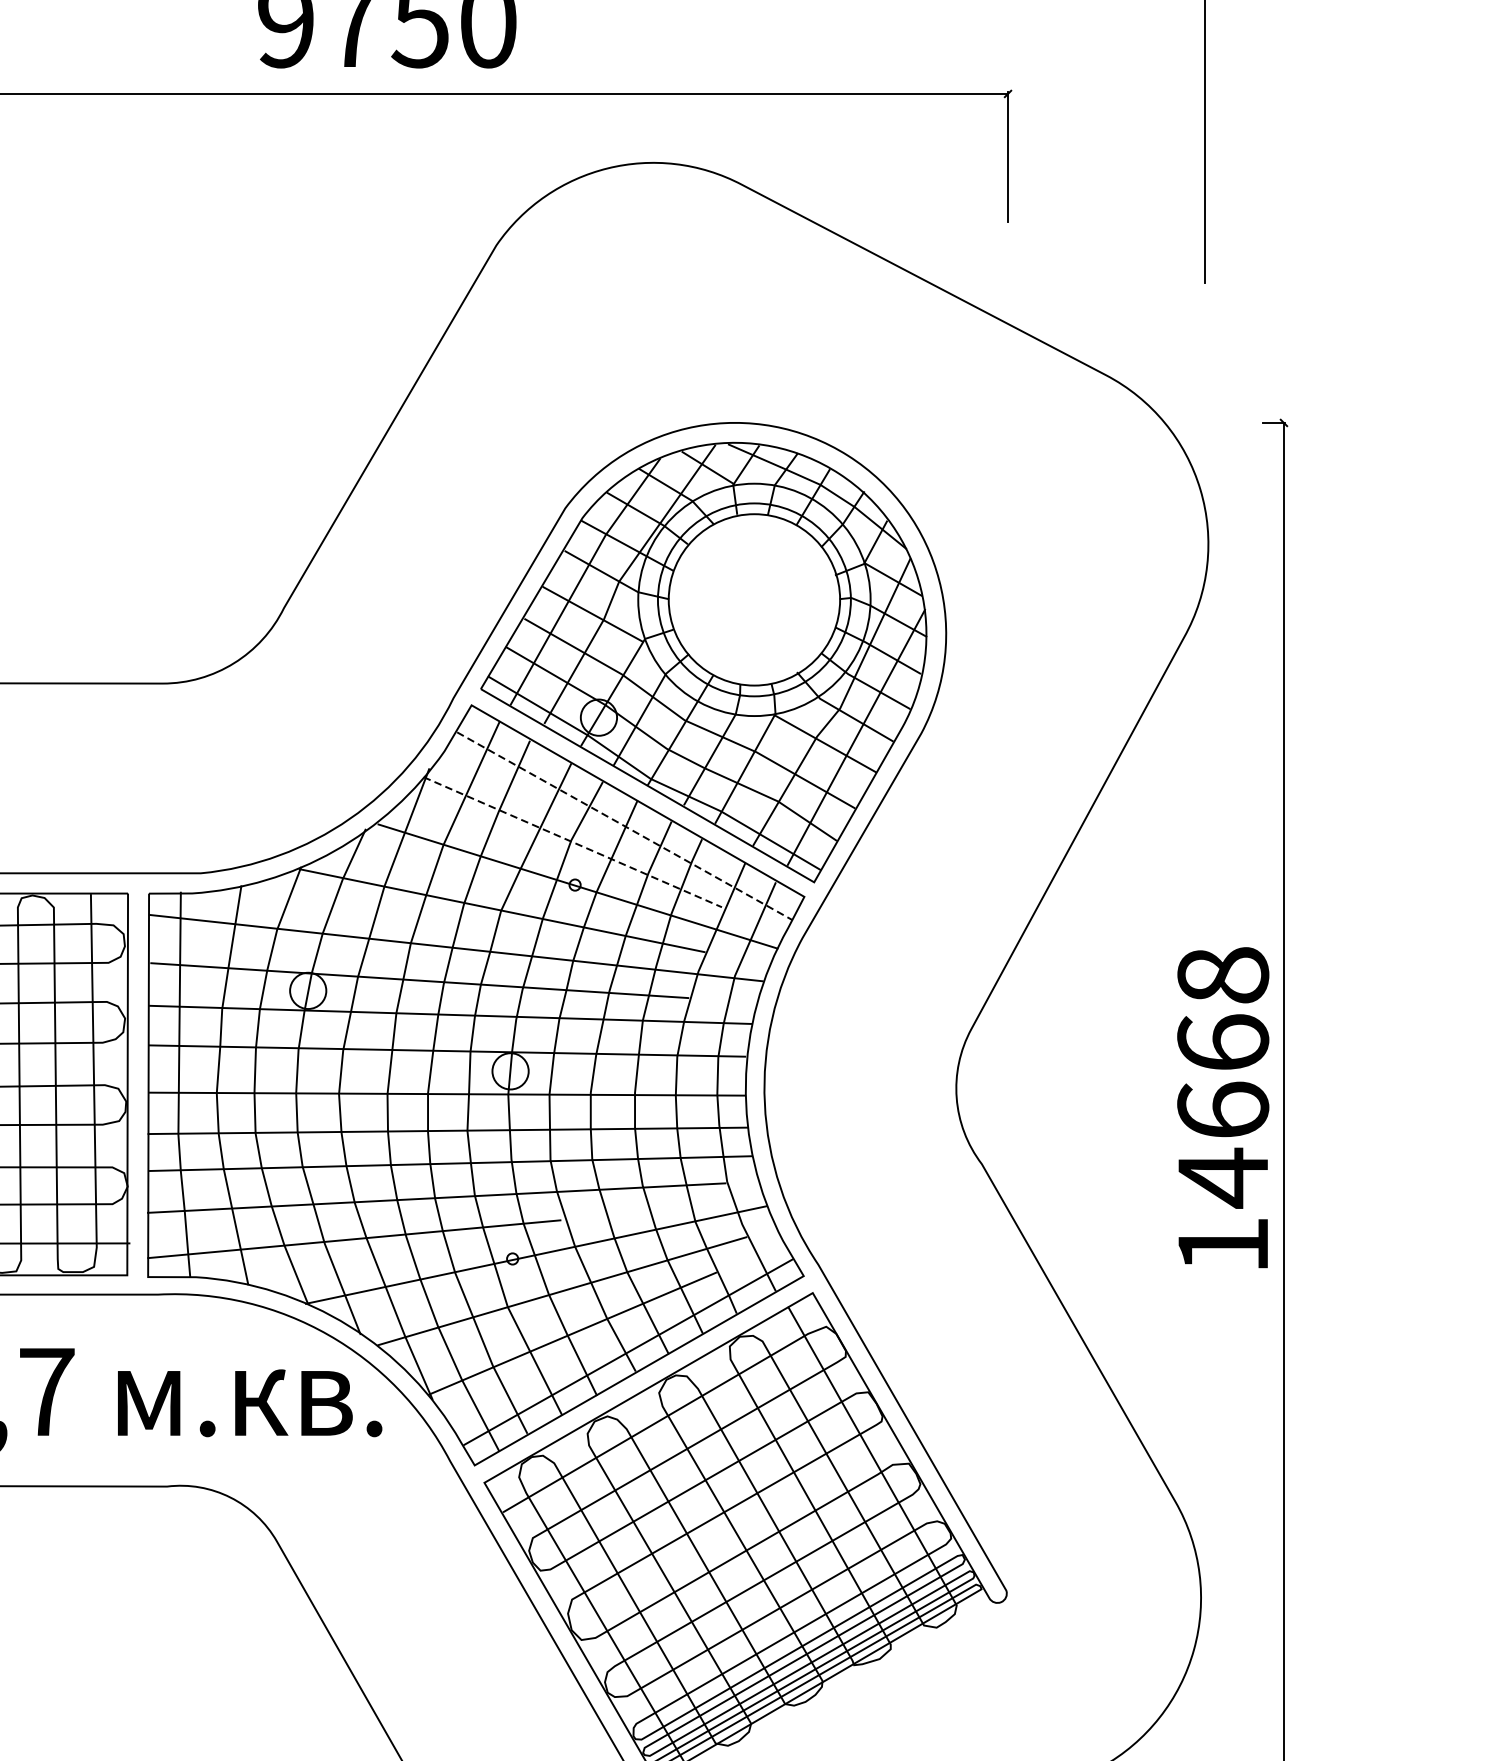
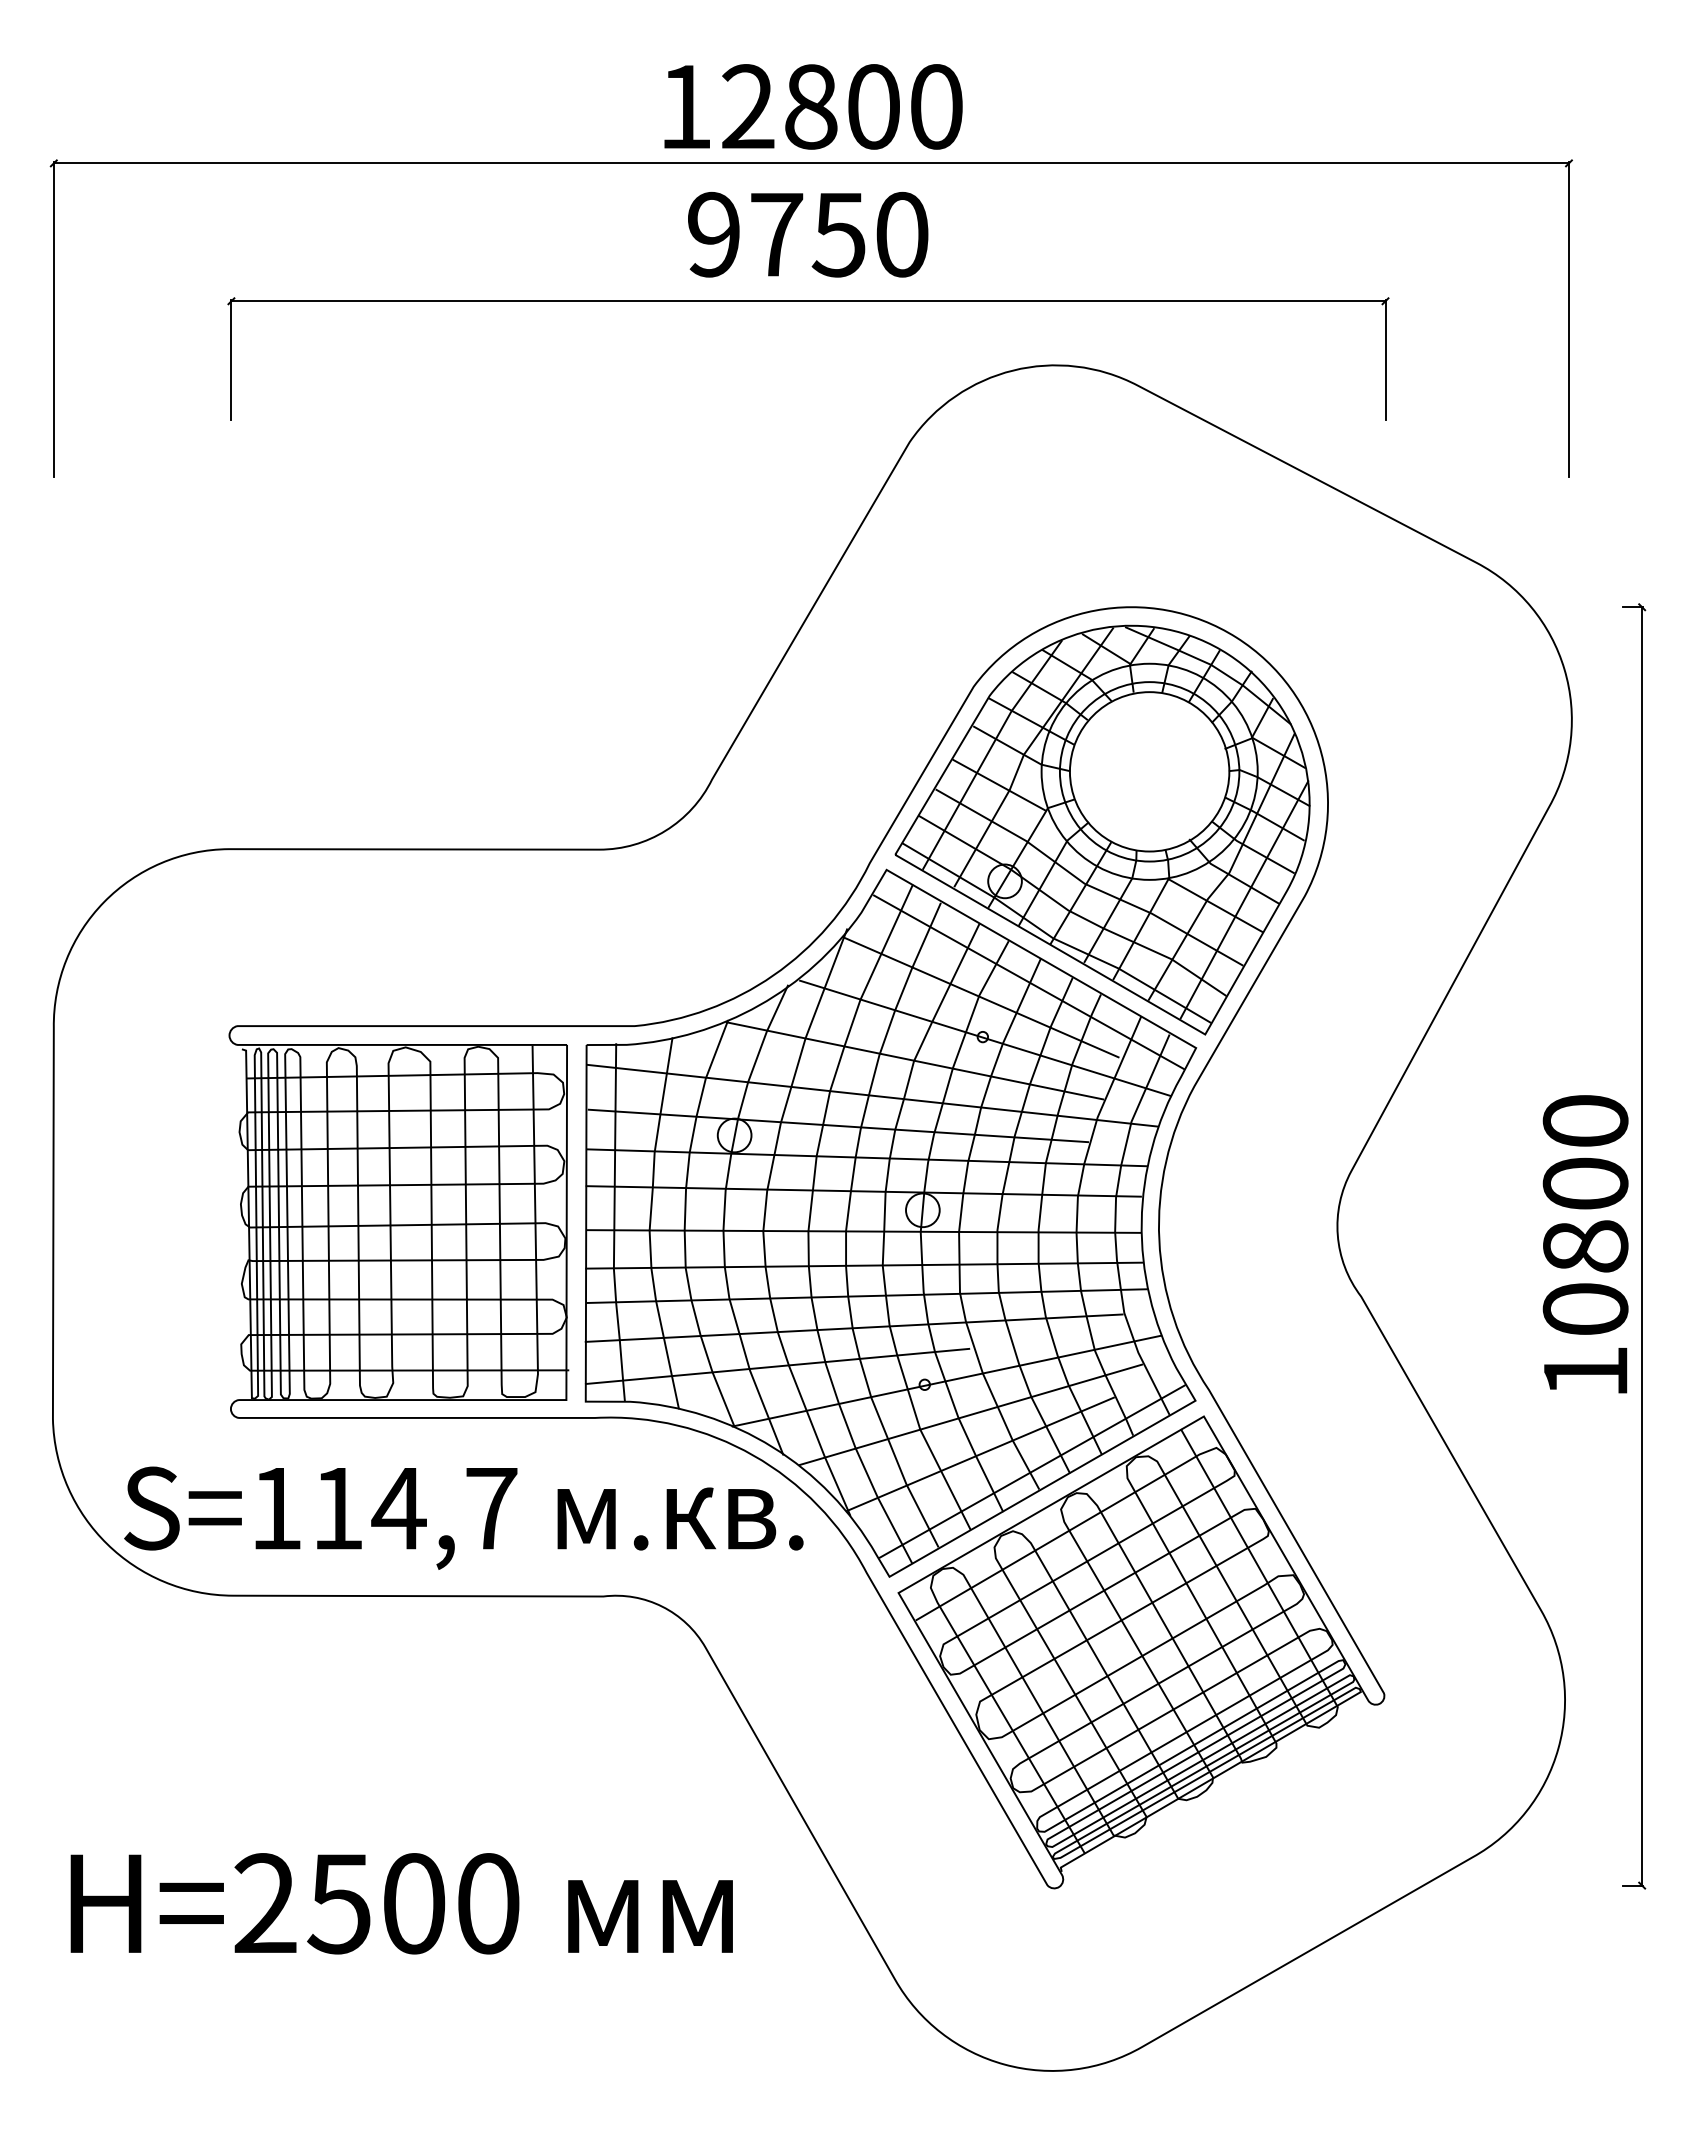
line: (625, 826) -> (1029, 982), dashed -> solid
line: (573, 842) -> (981, 997), dashed -> solid
text: (1223, 1078) -> (1585, 1216), 14668 -> 10800

